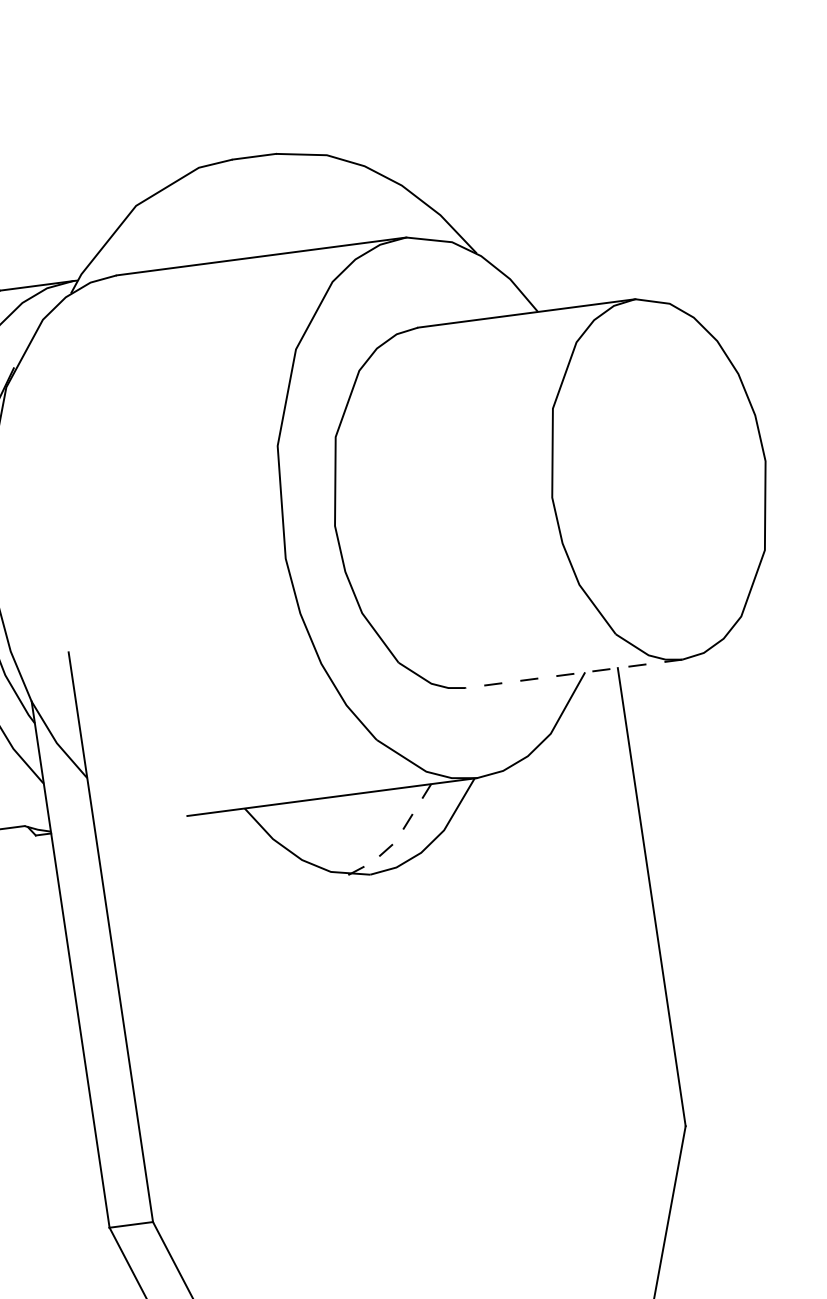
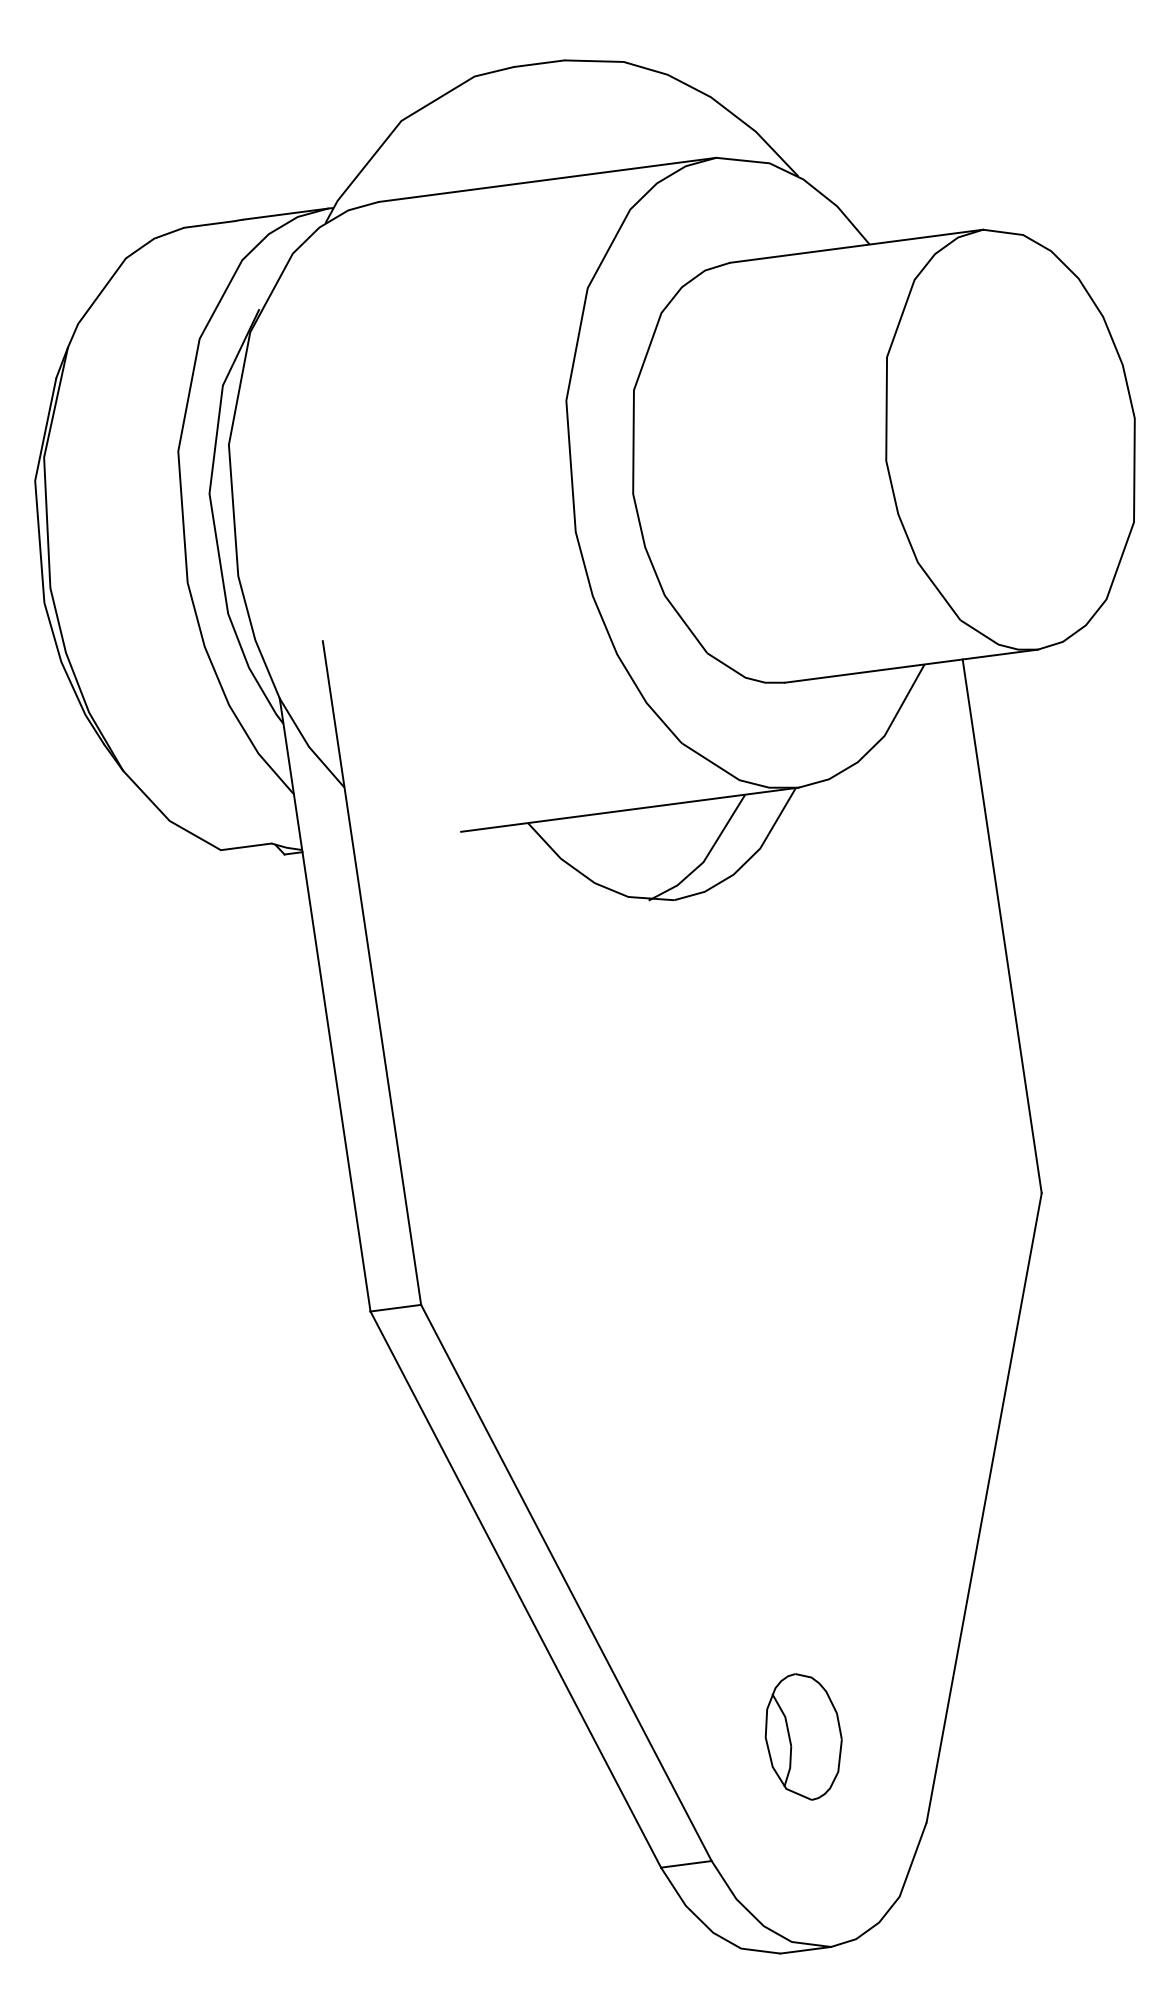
line: (573, 674) -> (911, 666), dashed -> solid
line: (397, 838) -> (706, 858), dashed -> solid

